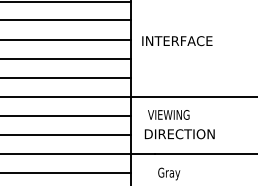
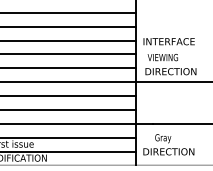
text: (179, 124) -> (170, 64), moved

